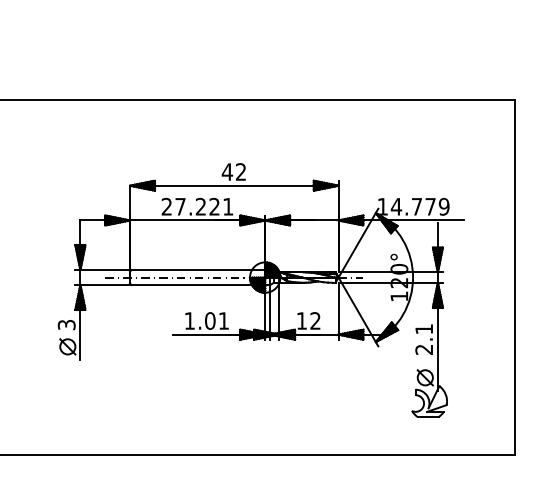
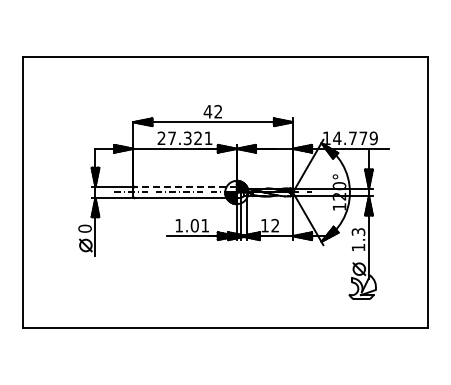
text: (200, 206) -> (187, 138), 27.221 -> 27.321
line: (198, 269) -> (185, 186), solid -> dashed
text: (66, 324) -> (84, 228), 3 -> 0
text: (424, 339) -> (358, 239), 2.1 -> 1.3

